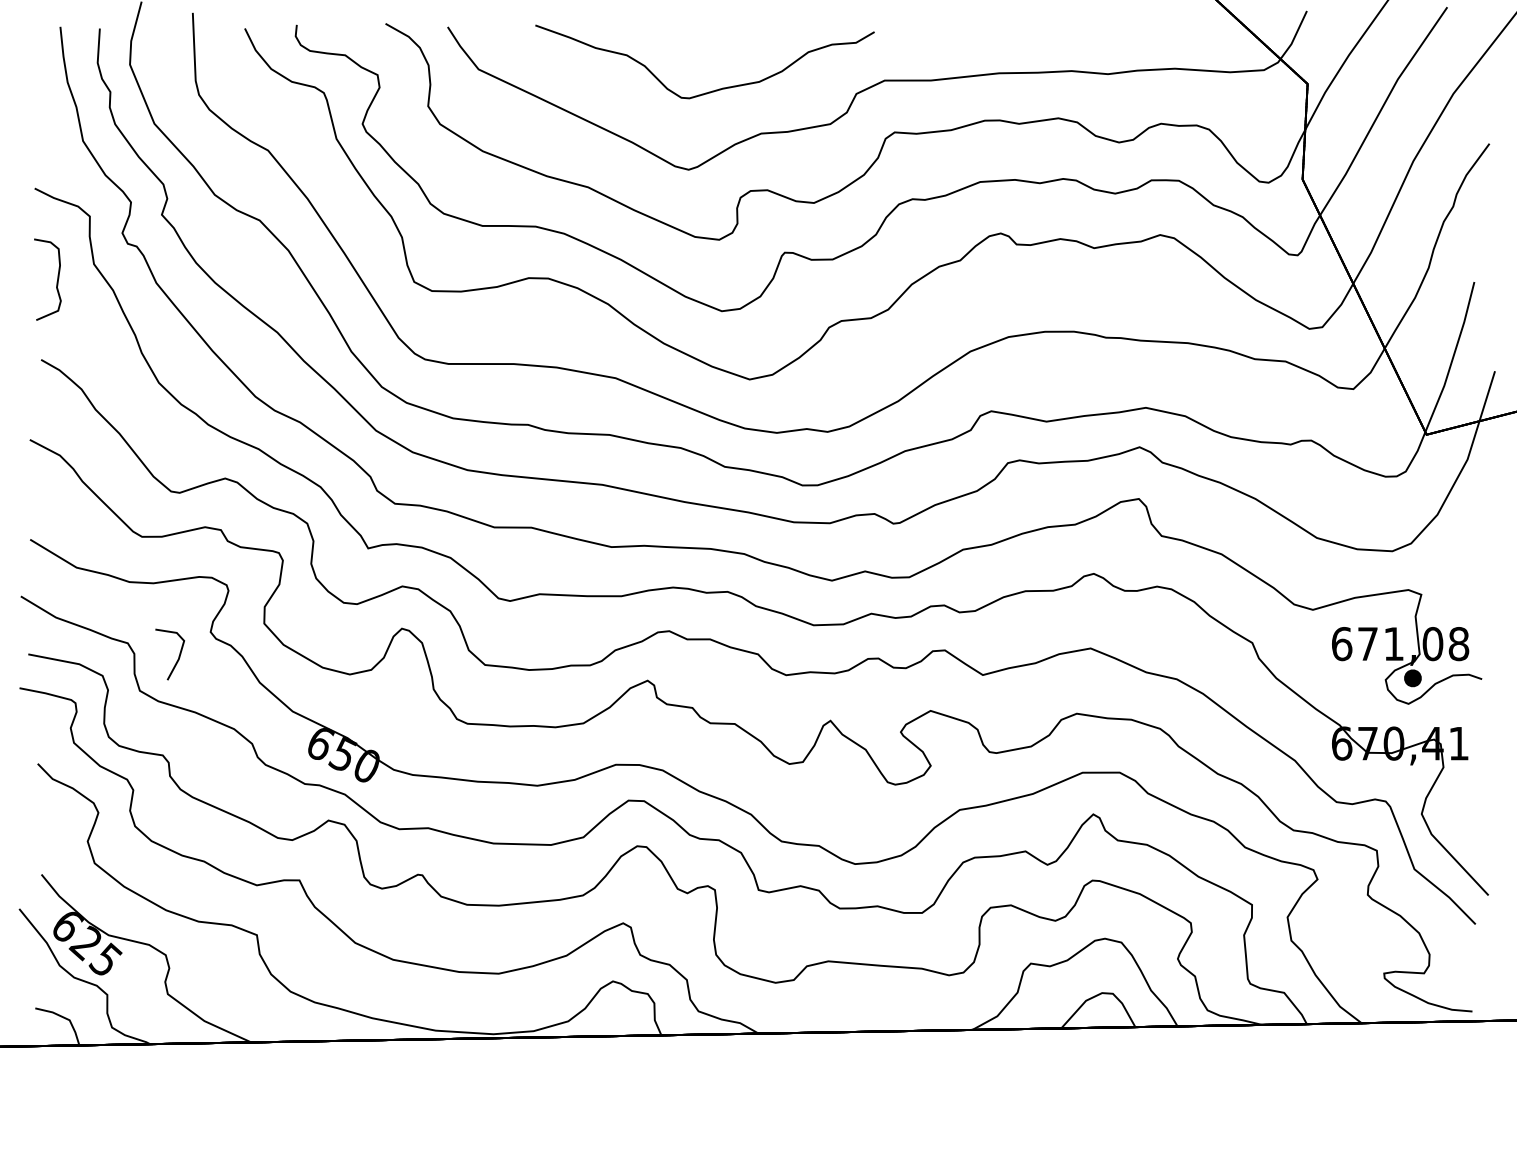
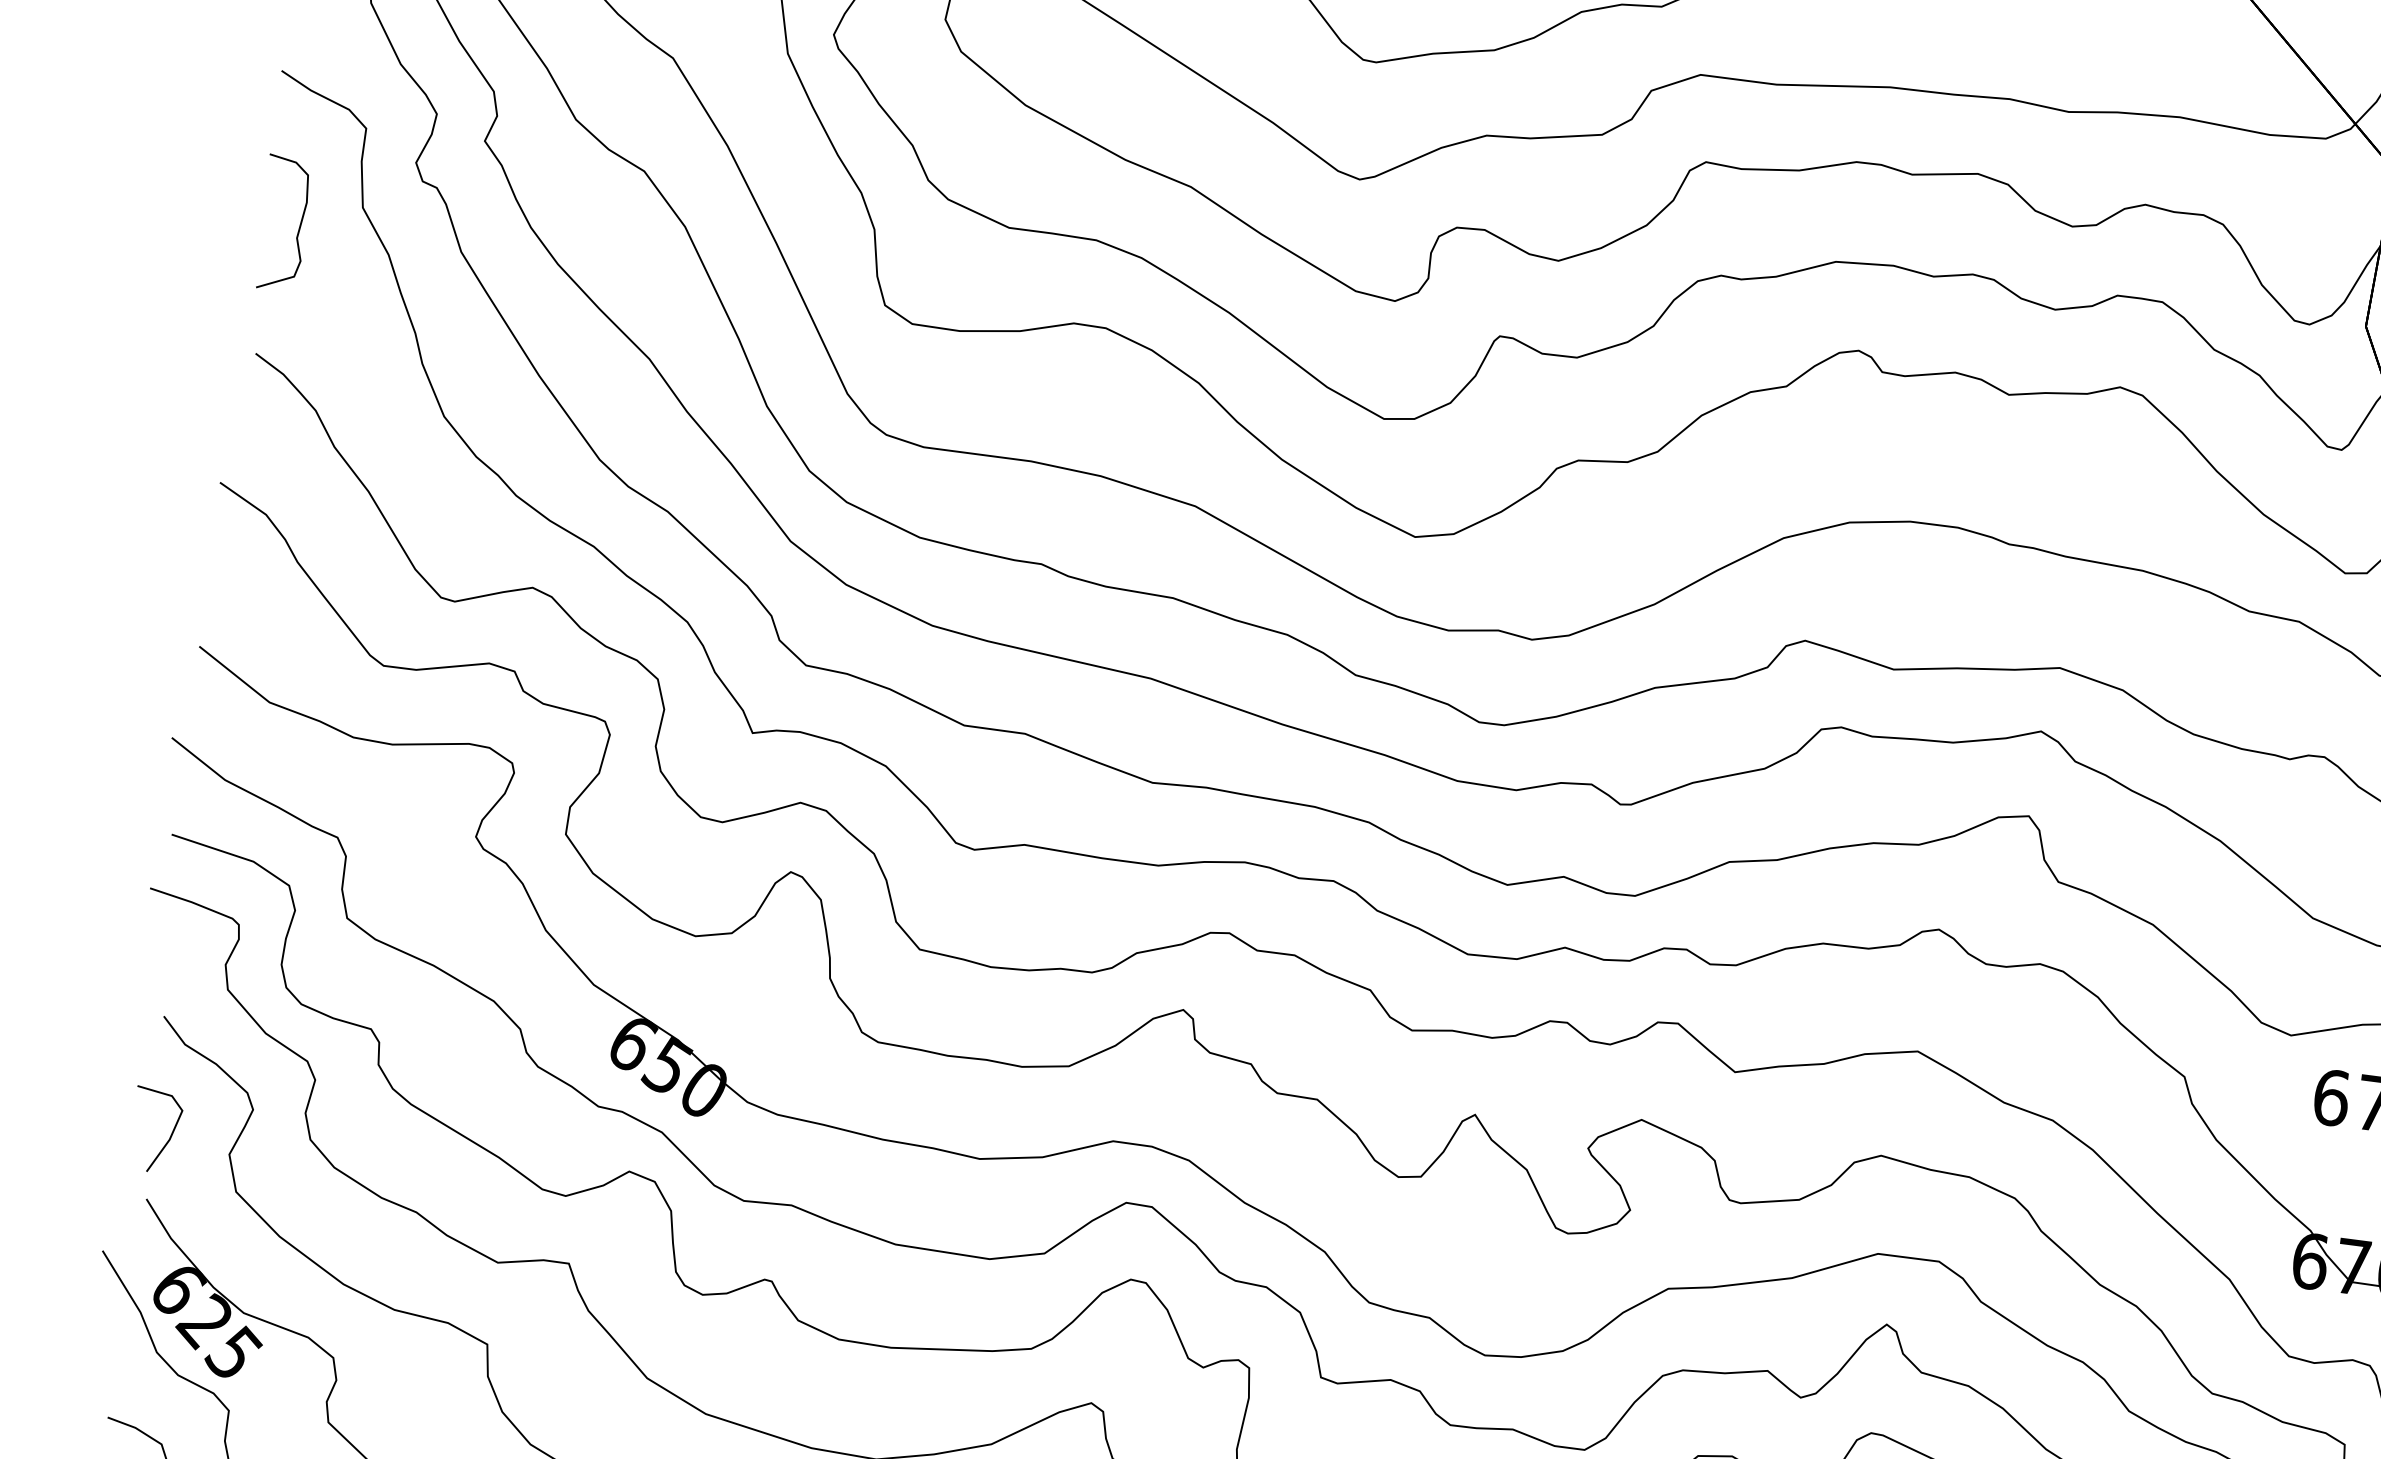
line: (178, 656) -> (169, 1135), moved

